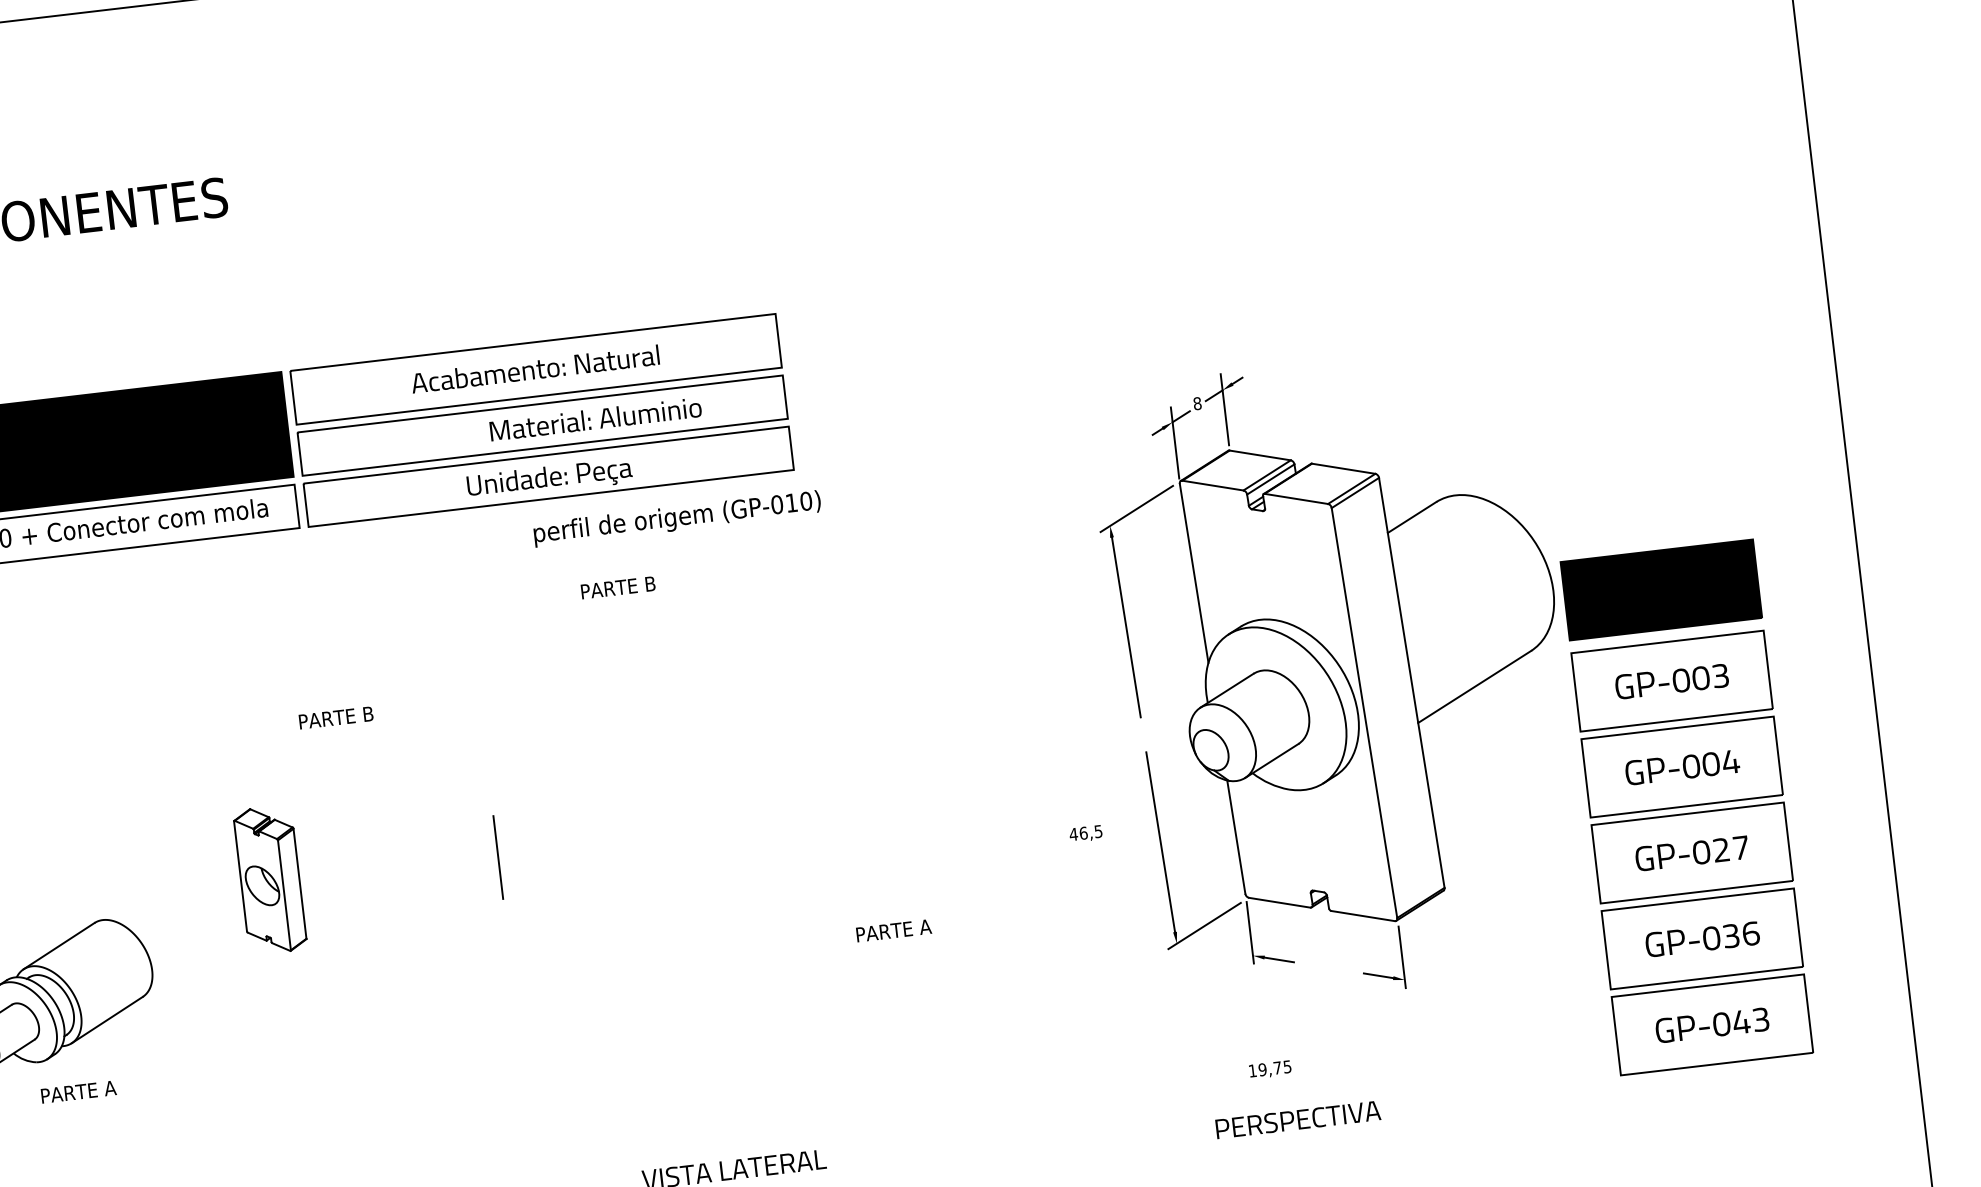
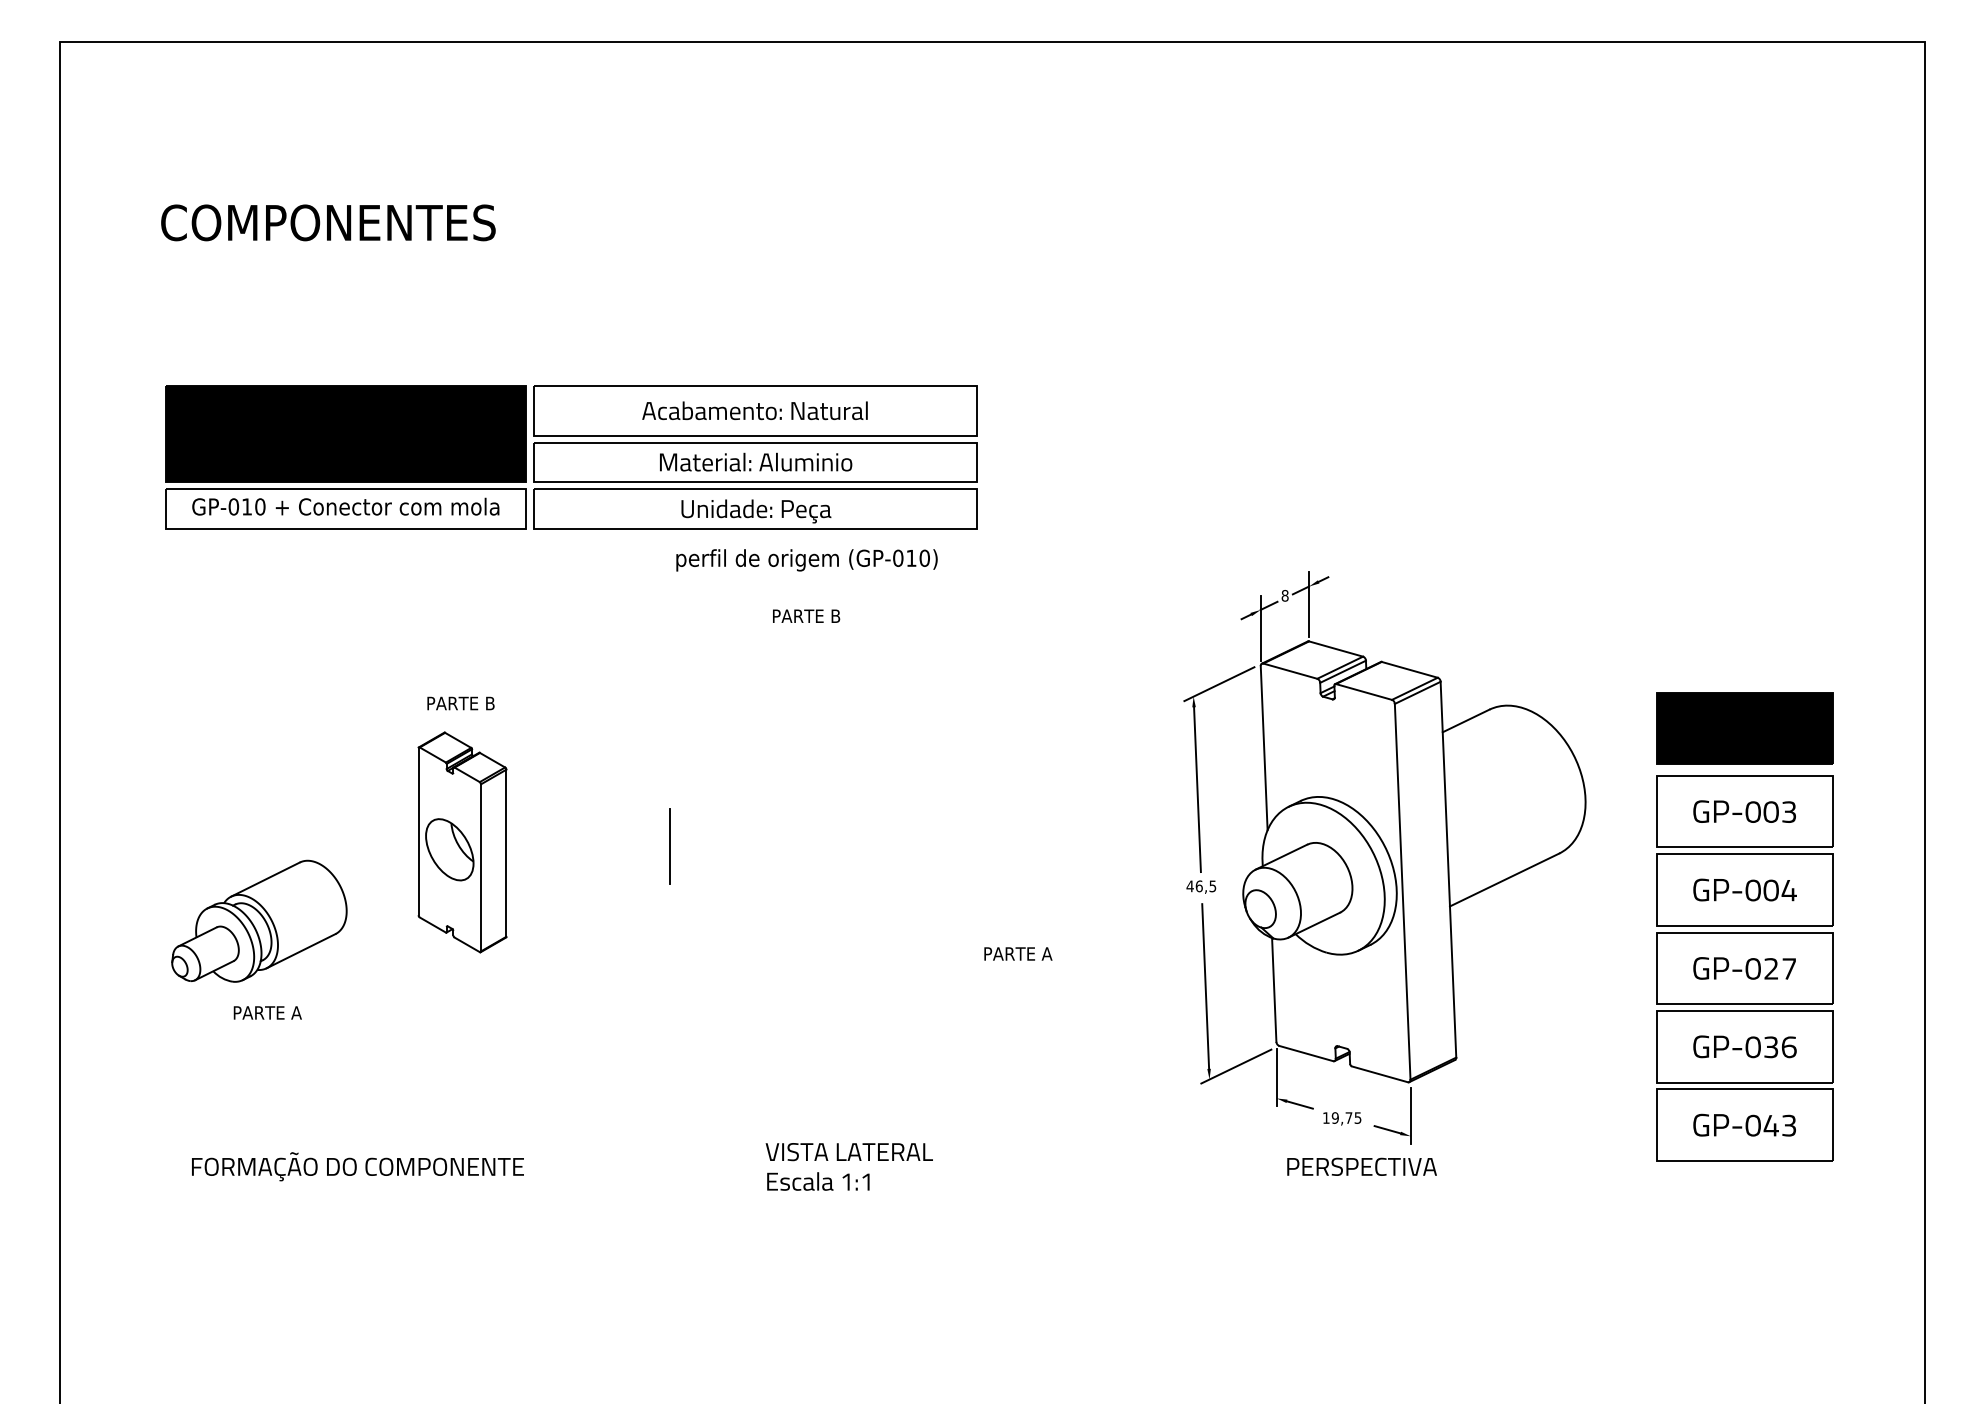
text: (596, 418) -> (756, 461), moved
text: (676, 518) -> (806, 560), moved
part: (1340, 677) -> (1384, 857), moved
text: (335, 717) -> (460, 703), moved
part: (270, 880) -> (462, 842), size x1.67

